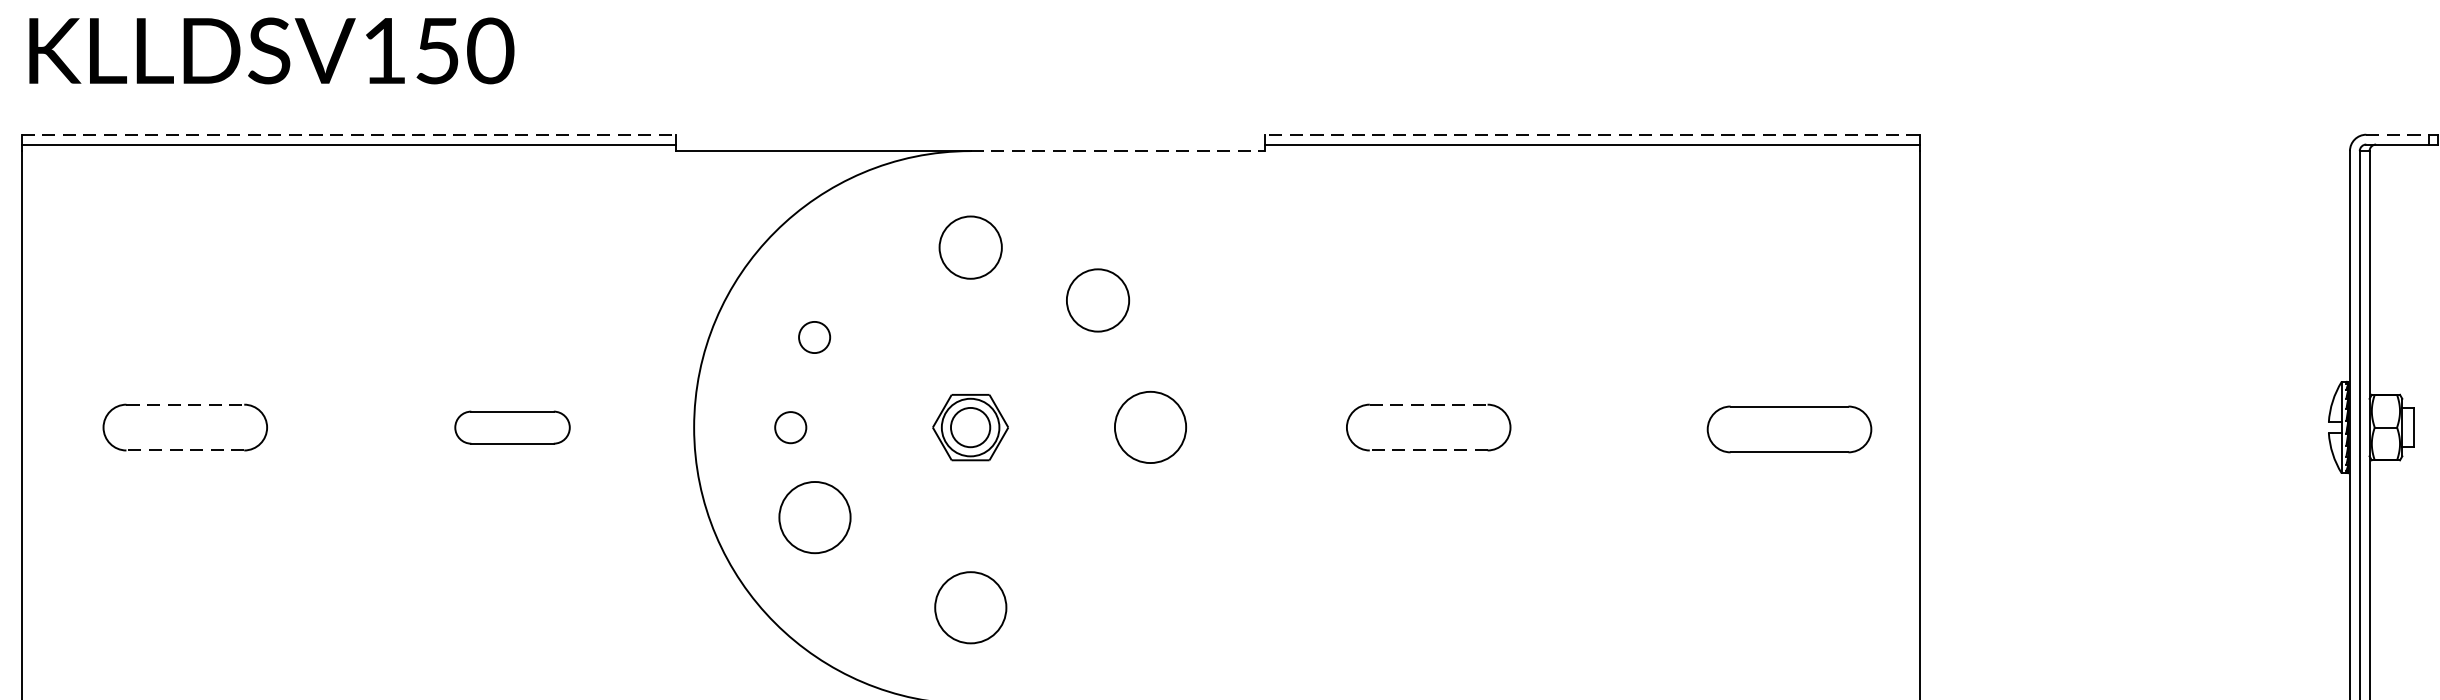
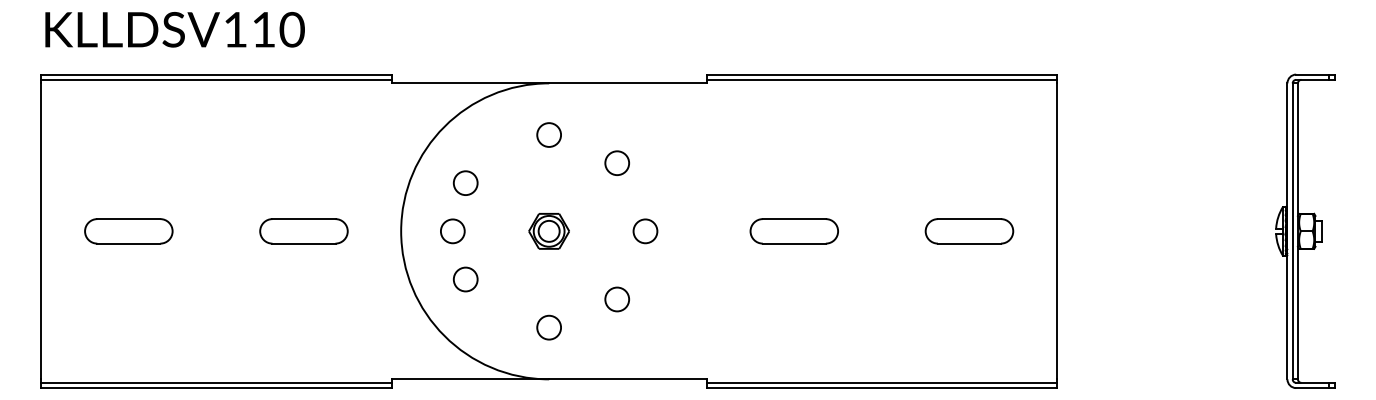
text: (436, 50) -> (263, 29), 150 -> 110
line: (349, 134) -> (216, 74), dashed -> solid
line: (1591, 134) -> (881, 74), dashed -> solid
line: (2396, 134) -> (1312, 74), dashed -> solid
line: (1116, 151) -> (627, 83), dashed -> solid
circle: (969, 246) -> (548, 134), size x0.71
circle: (1096, 298) -> (616, 162), size x0.71
circle: (814, 336) -> (465, 182), size x1.43
line: (184, 405) -> (128, 219), dashed -> solid
line: (1428, 405) -> (794, 219), dashed -> solid
part: (511, 427) -> (303, 231), size x1.43
circle: (790, 427) -> (452, 231), size x1.43
circle: (1150, 427) -> (645, 231), size x0.62
part: (1789, 429) -> (969, 231), moved
line: (184, 450) -> (128, 243), dashed -> solid
line: (1428, 450) -> (794, 243), dashed -> solid
circle: (814, 517) -> (465, 279), size x0.62
circle: (1096, 554) -> (616, 299), added
circle: (969, 607) -> (548, 327), size x0.62

